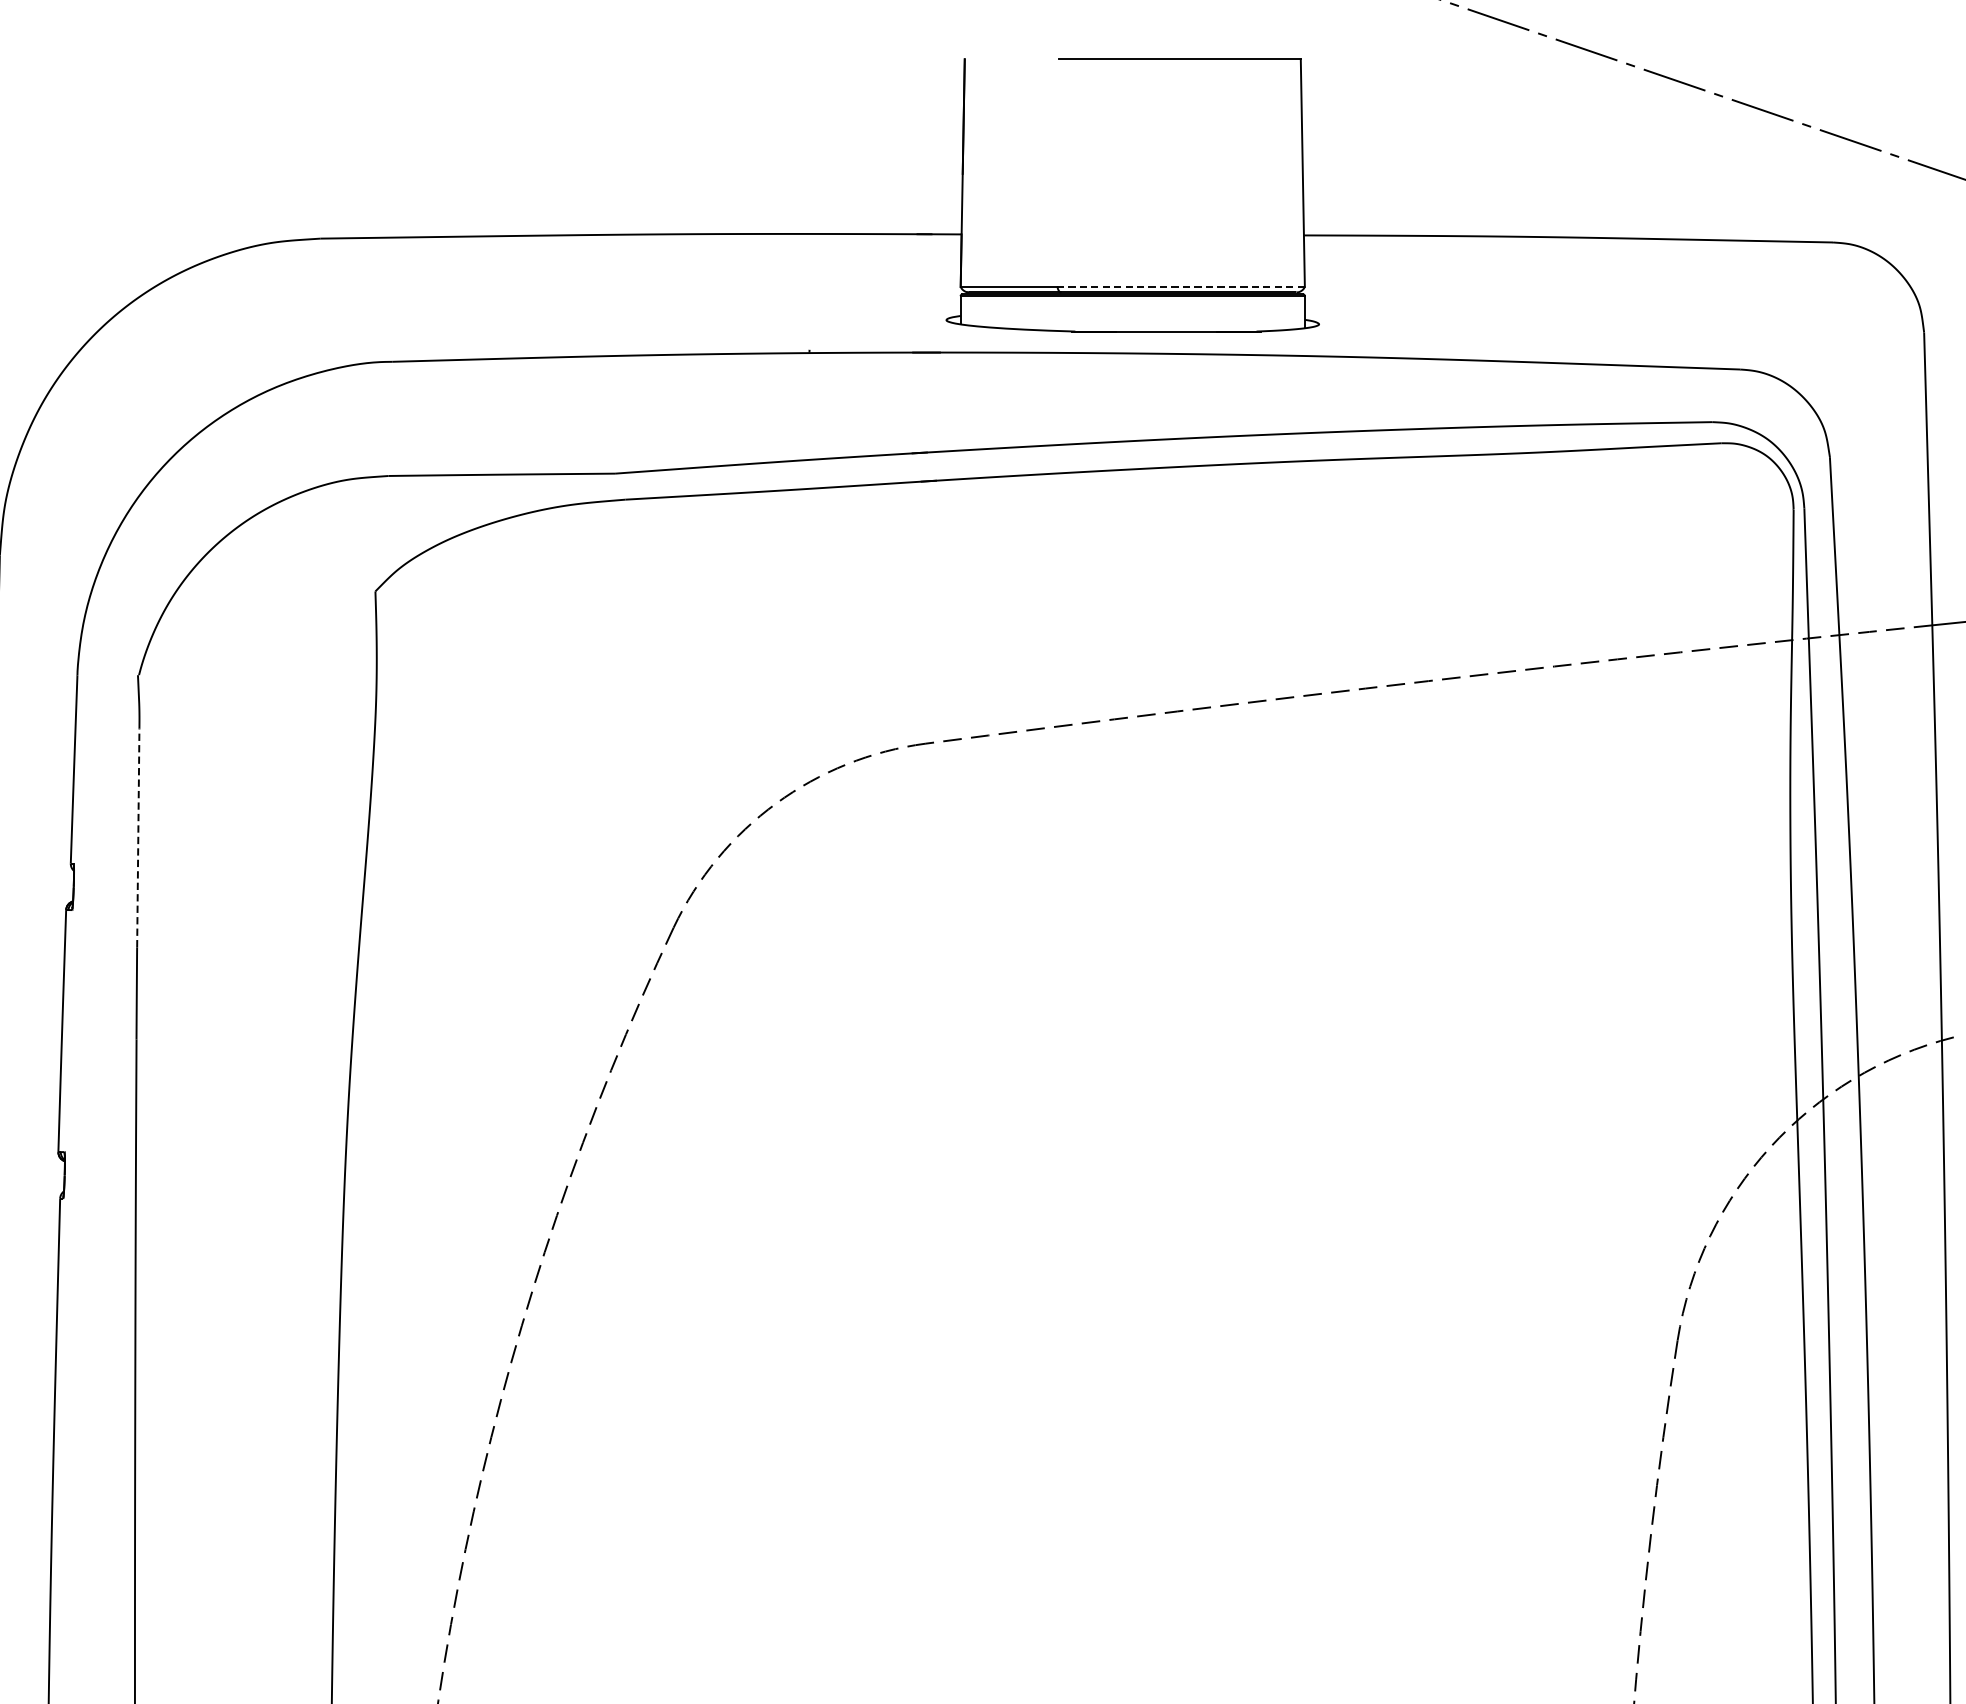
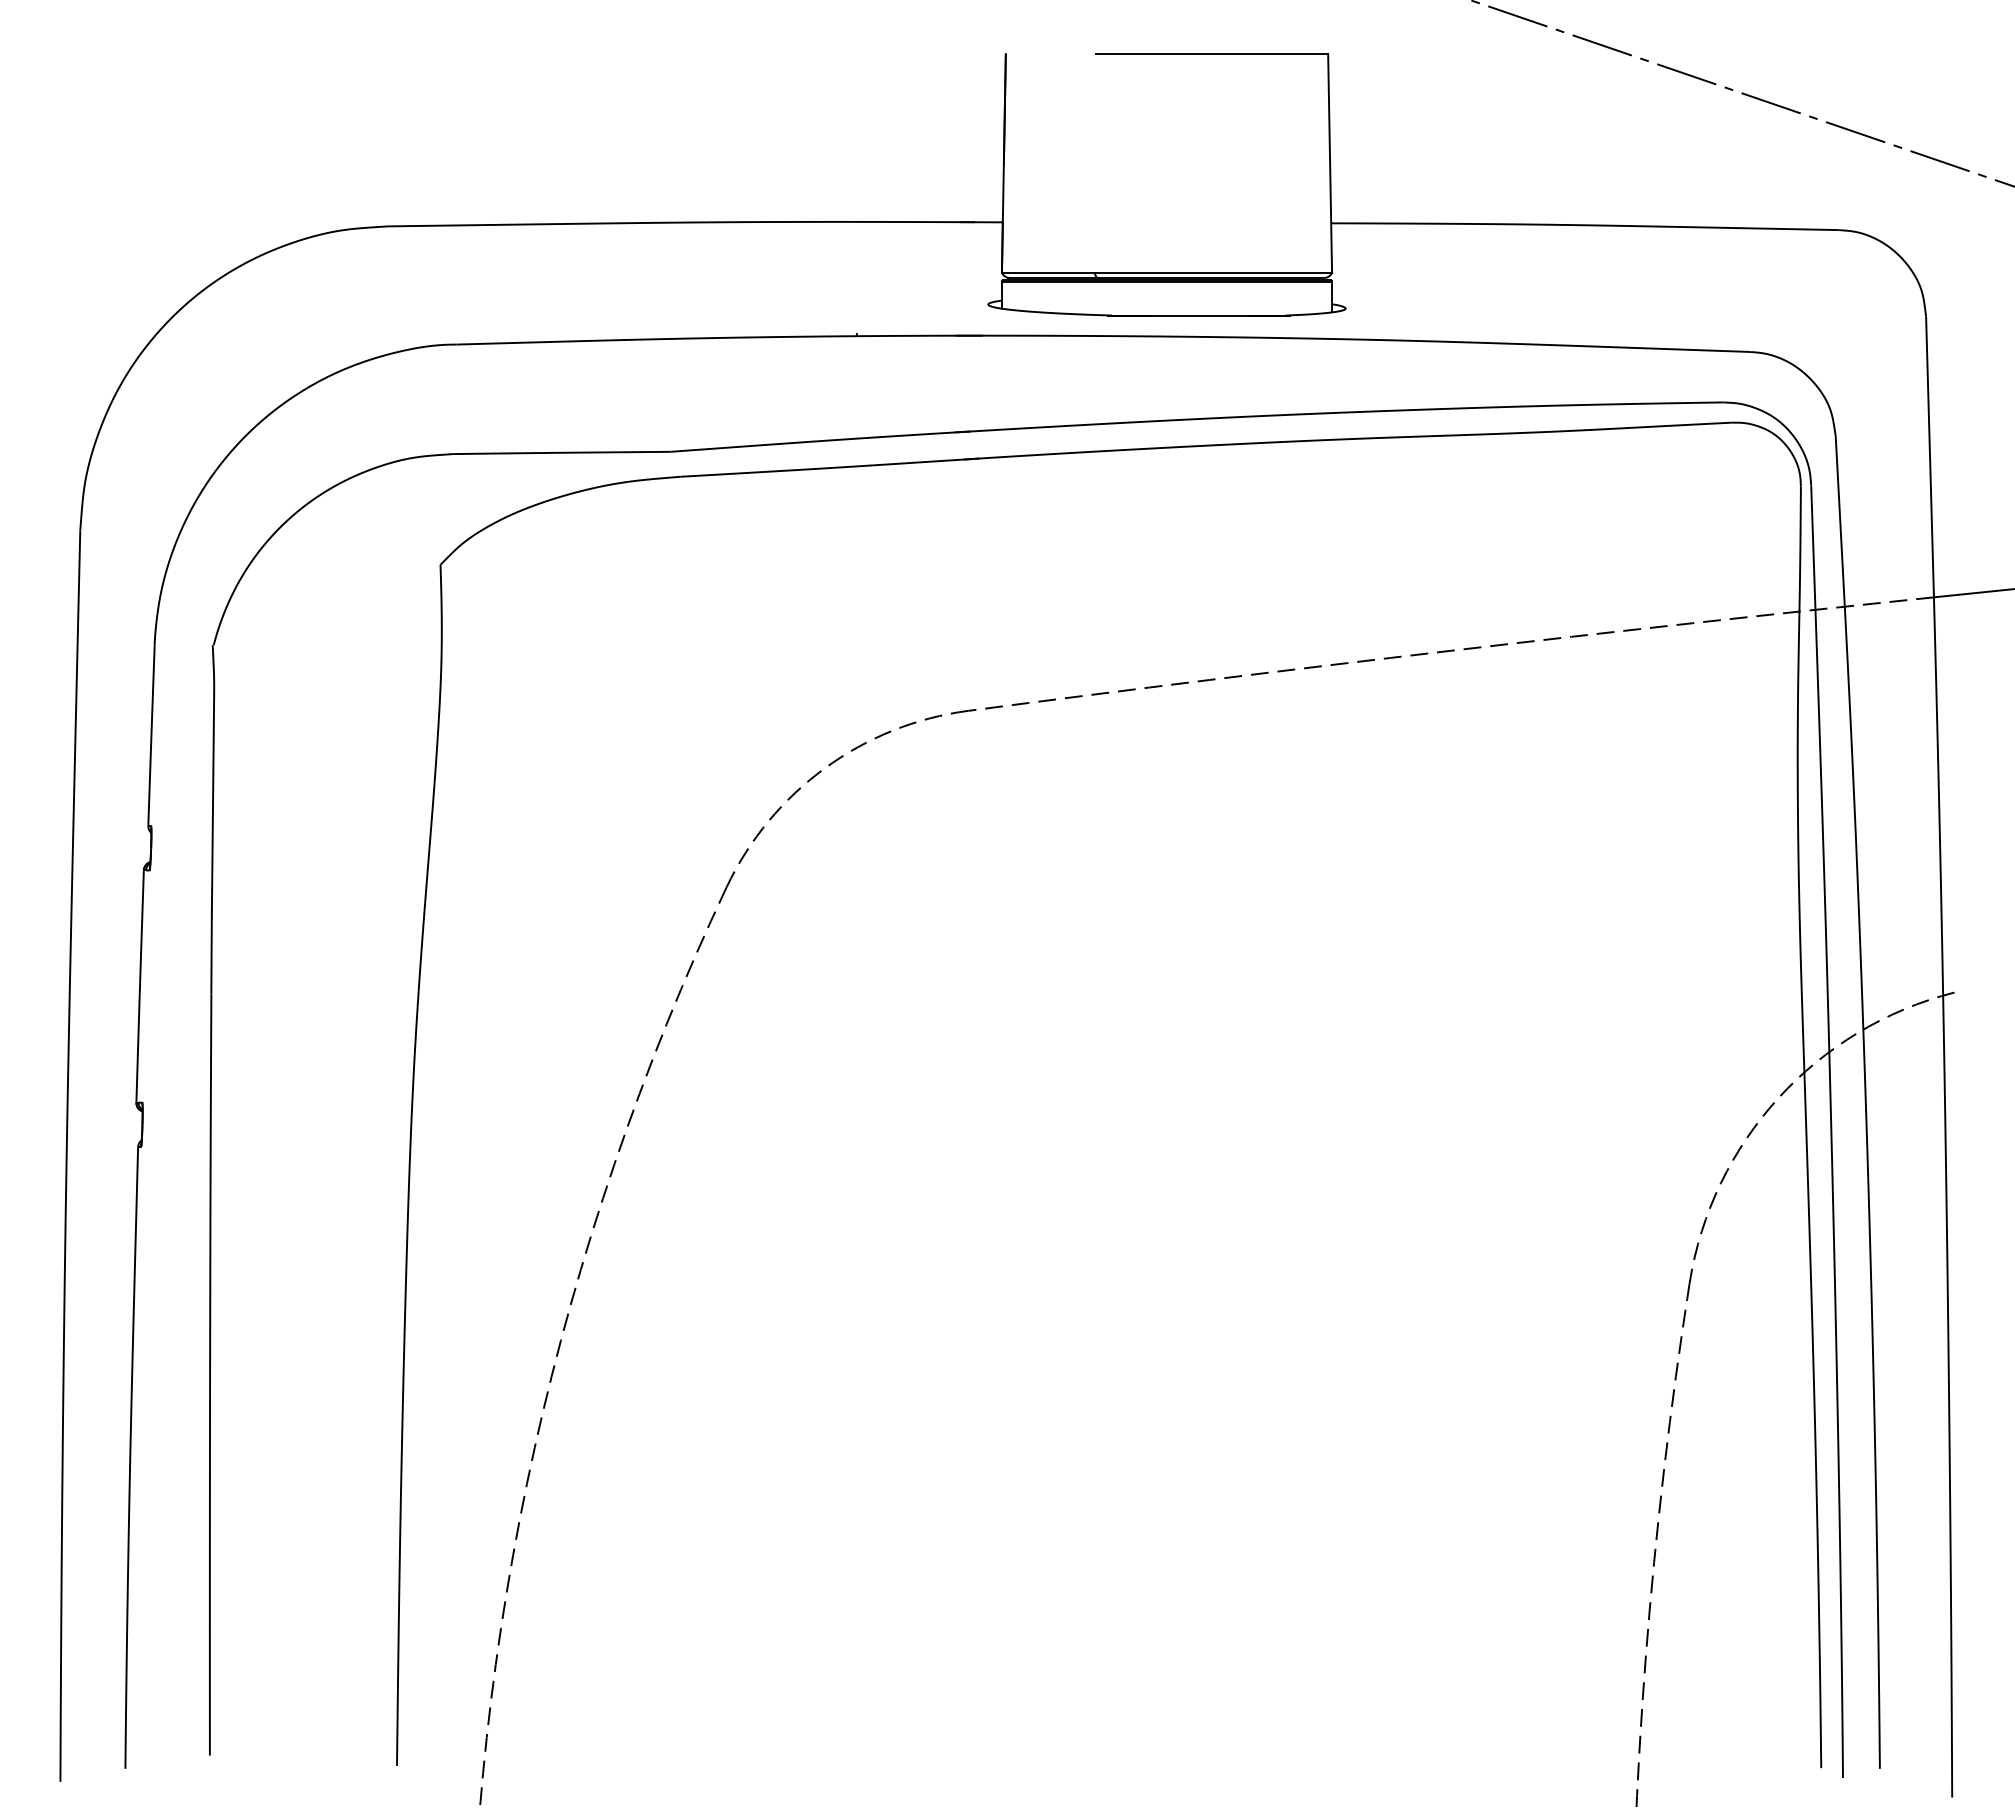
line: (1181, 286) -> (1213, 272), dashed -> solid
line: (138, 838) -> (213, 801), dashed -> solid

